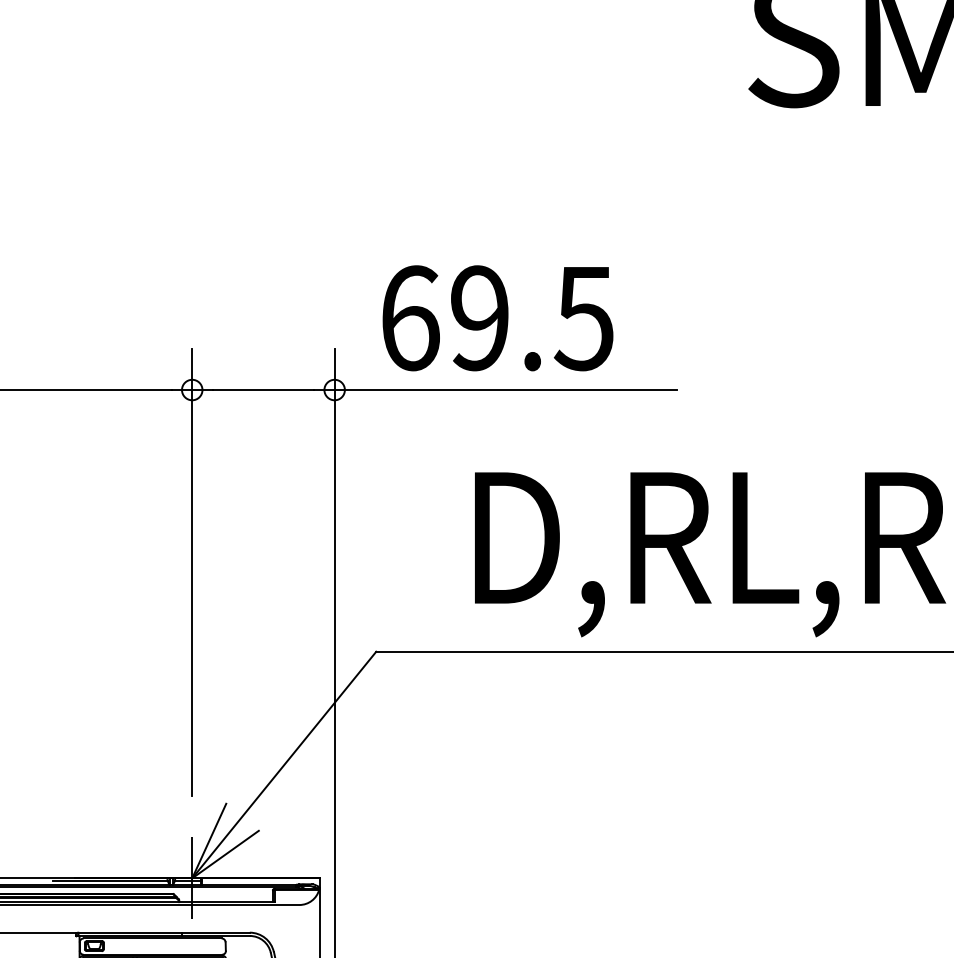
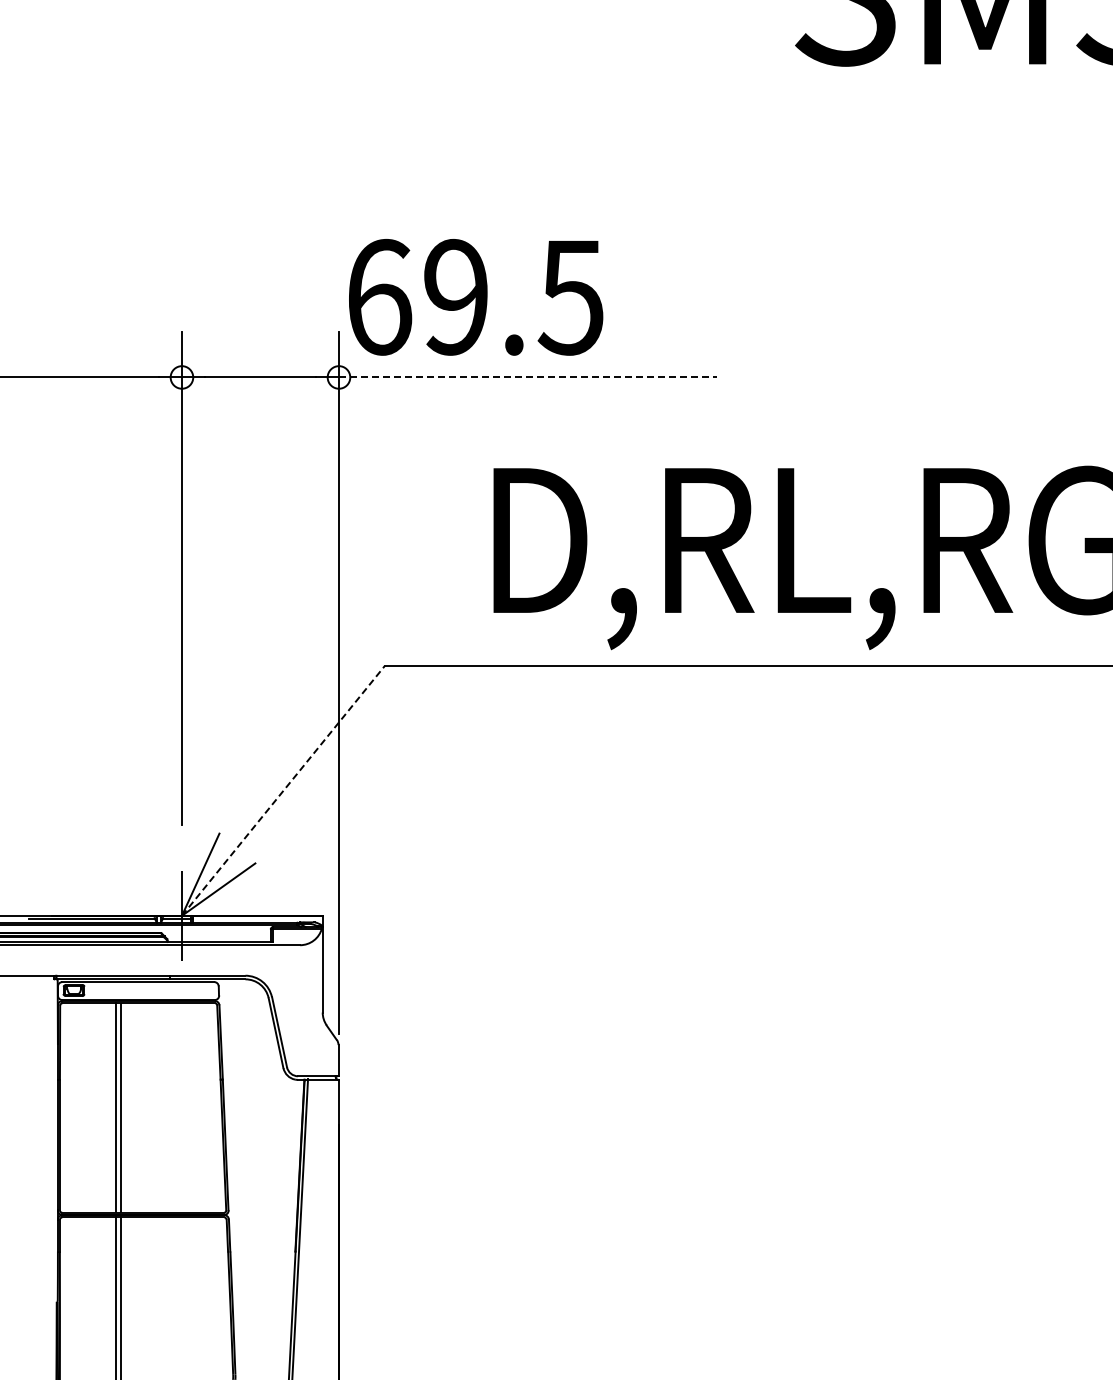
text: (498, 318) -> (476, 297), moved
line: (505, 390) -> (527, 377), solid -> dashed
line: (284, 764) -> (283, 790), solid -> dashed

